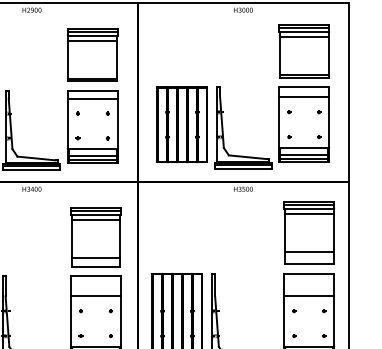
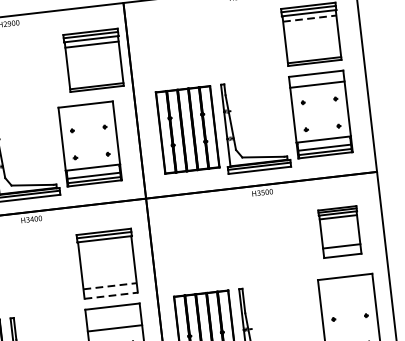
line: (304, 37) -> (310, 19), solid -> dashed
part: (92, 54) -> (93, 59), moved
line: (92, 98) -> (86, 112), removed
line: (95, 219) -> (104, 244), removed
part: (309, 232) -> (340, 231), size x0.7
line: (96, 257) -> (110, 285), solid -> dashed
line: (96, 266) -> (111, 295), solid -> dashed
line: (309, 296) -> (348, 301), removed

